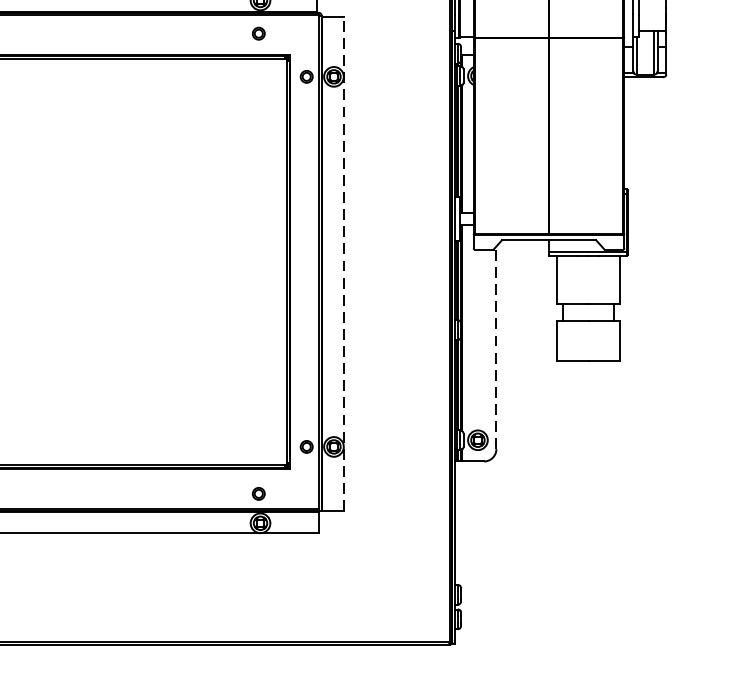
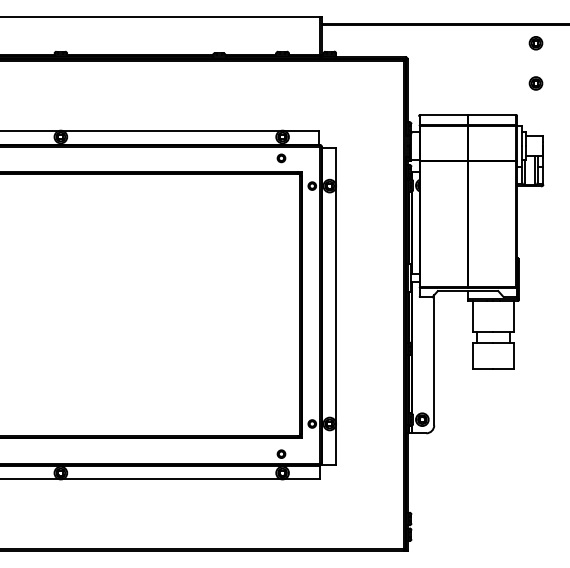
line: (344, 264) -> (336, 306), dashed -> solid
line: (496, 346) -> (434, 359), dashed -> solid

